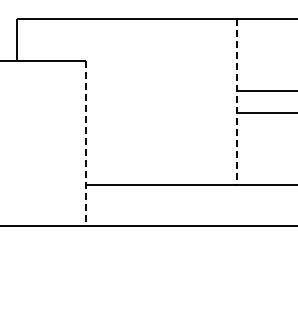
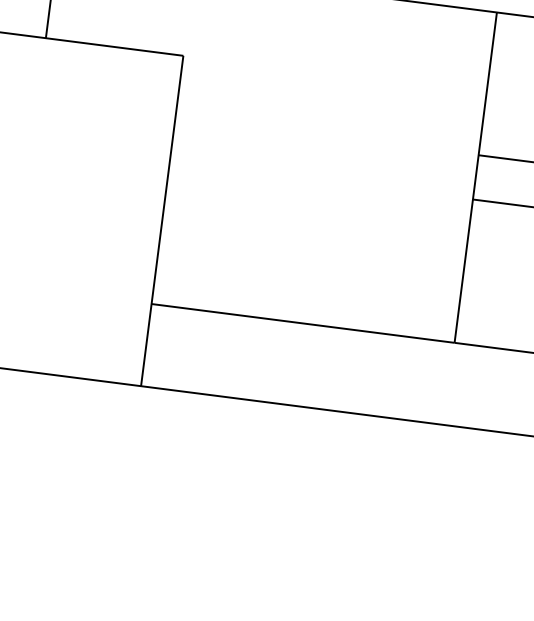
line: (237, 102) -> (475, 178), dashed -> solid
line: (85, 143) -> (161, 221), dashed -> solid

